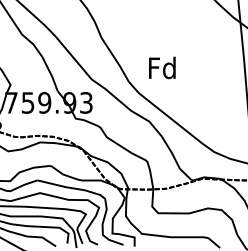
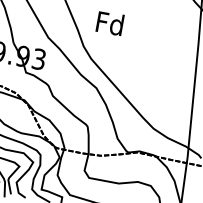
text: (162, 67) -> (110, 23), moved

